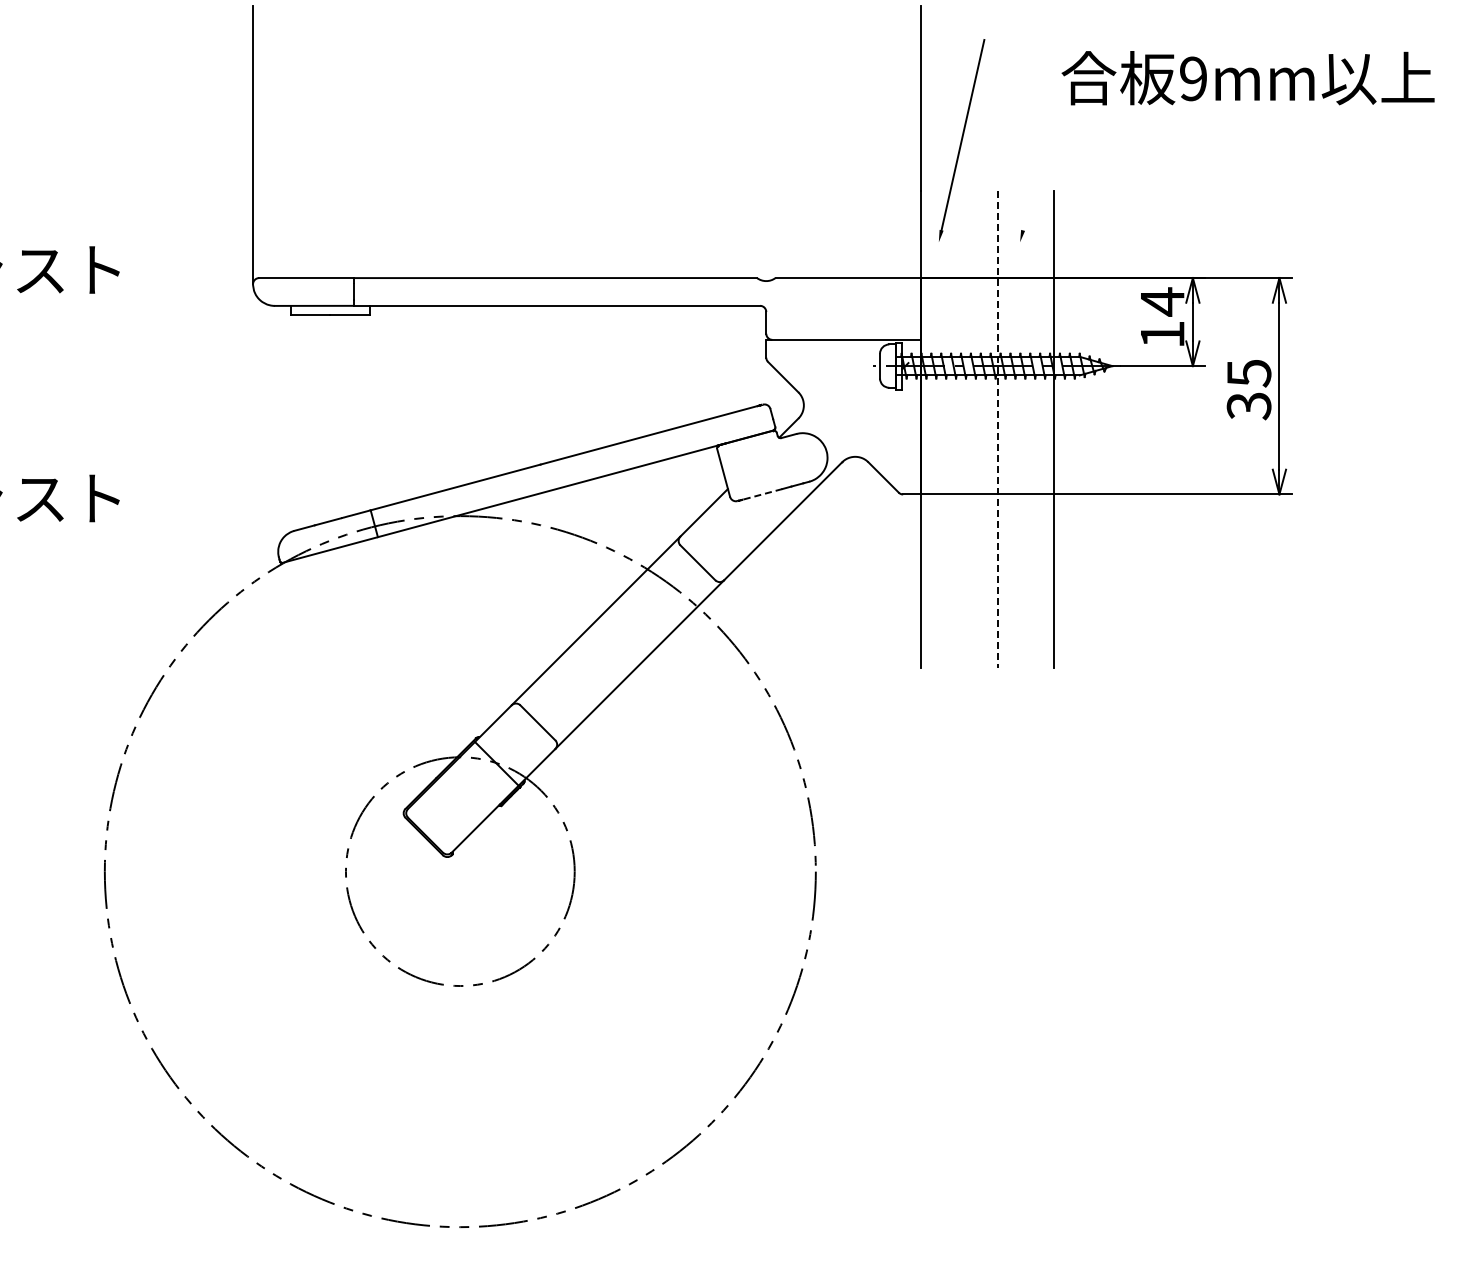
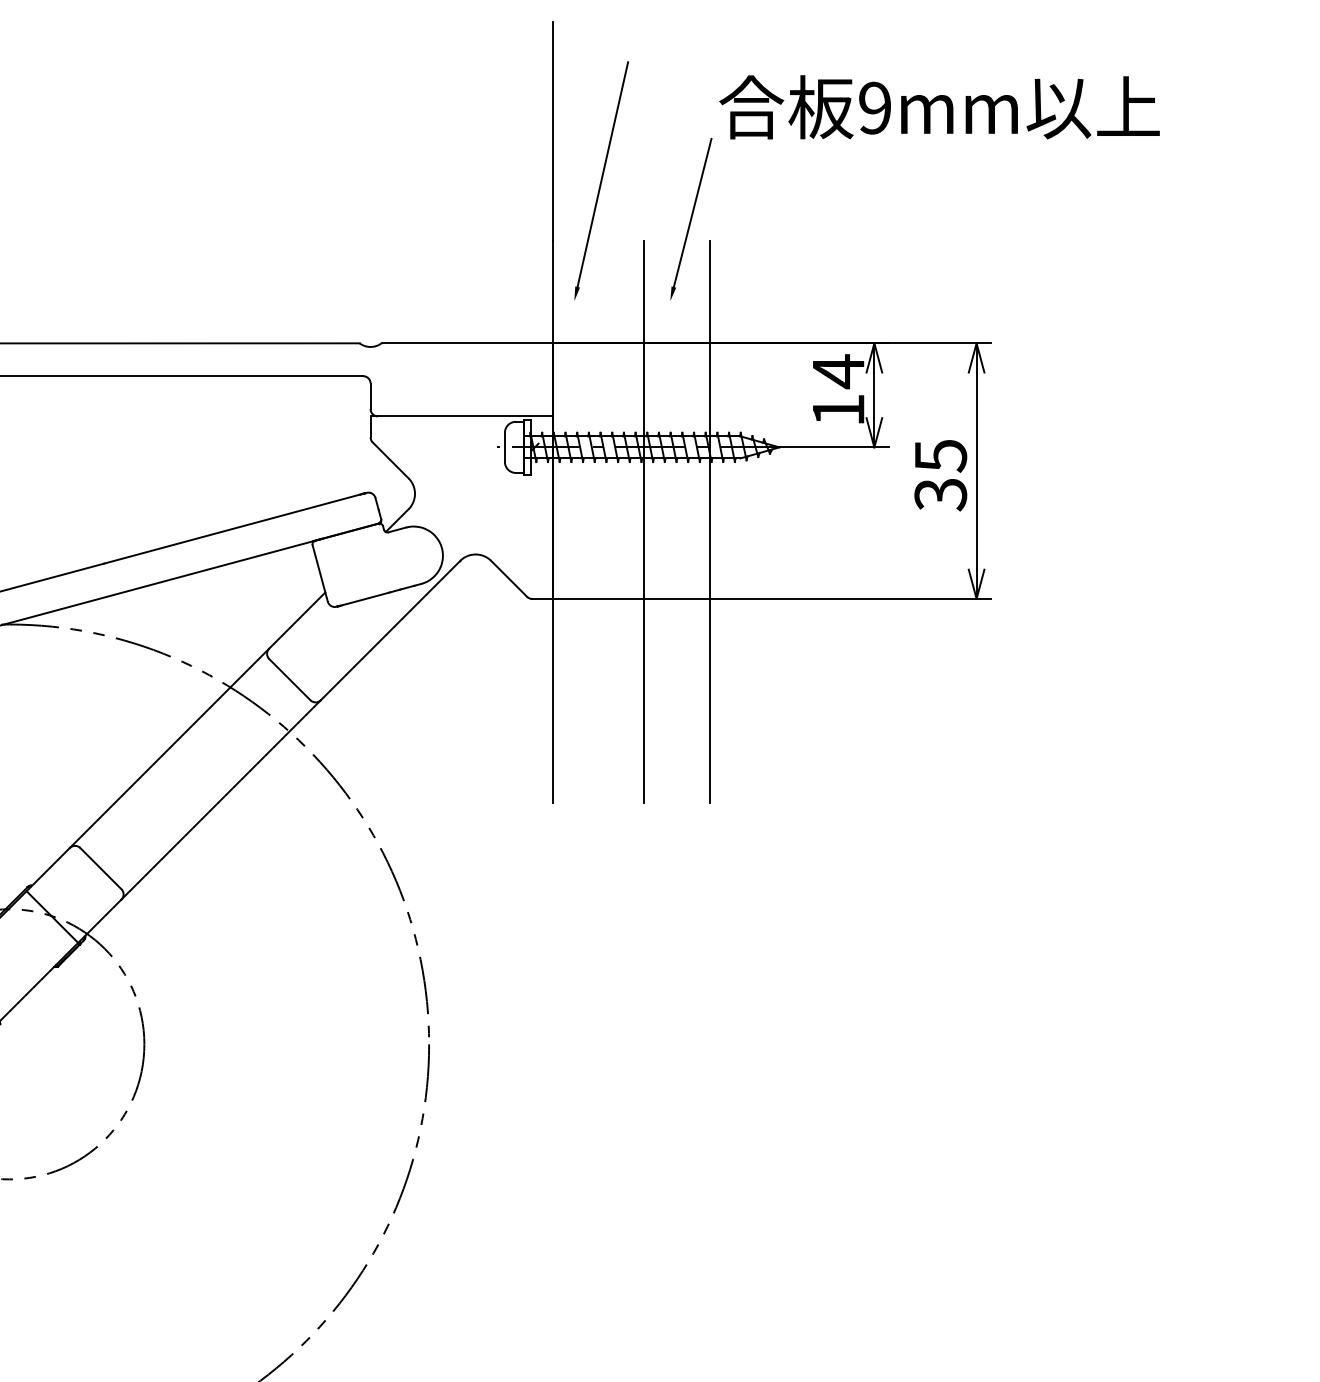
line: (1038, 167) -> (692, 212), added
line: (998, 430) -> (644, 523), dashed -> solid
line: (762, 494) -> (366, 598), dashed -> solid

